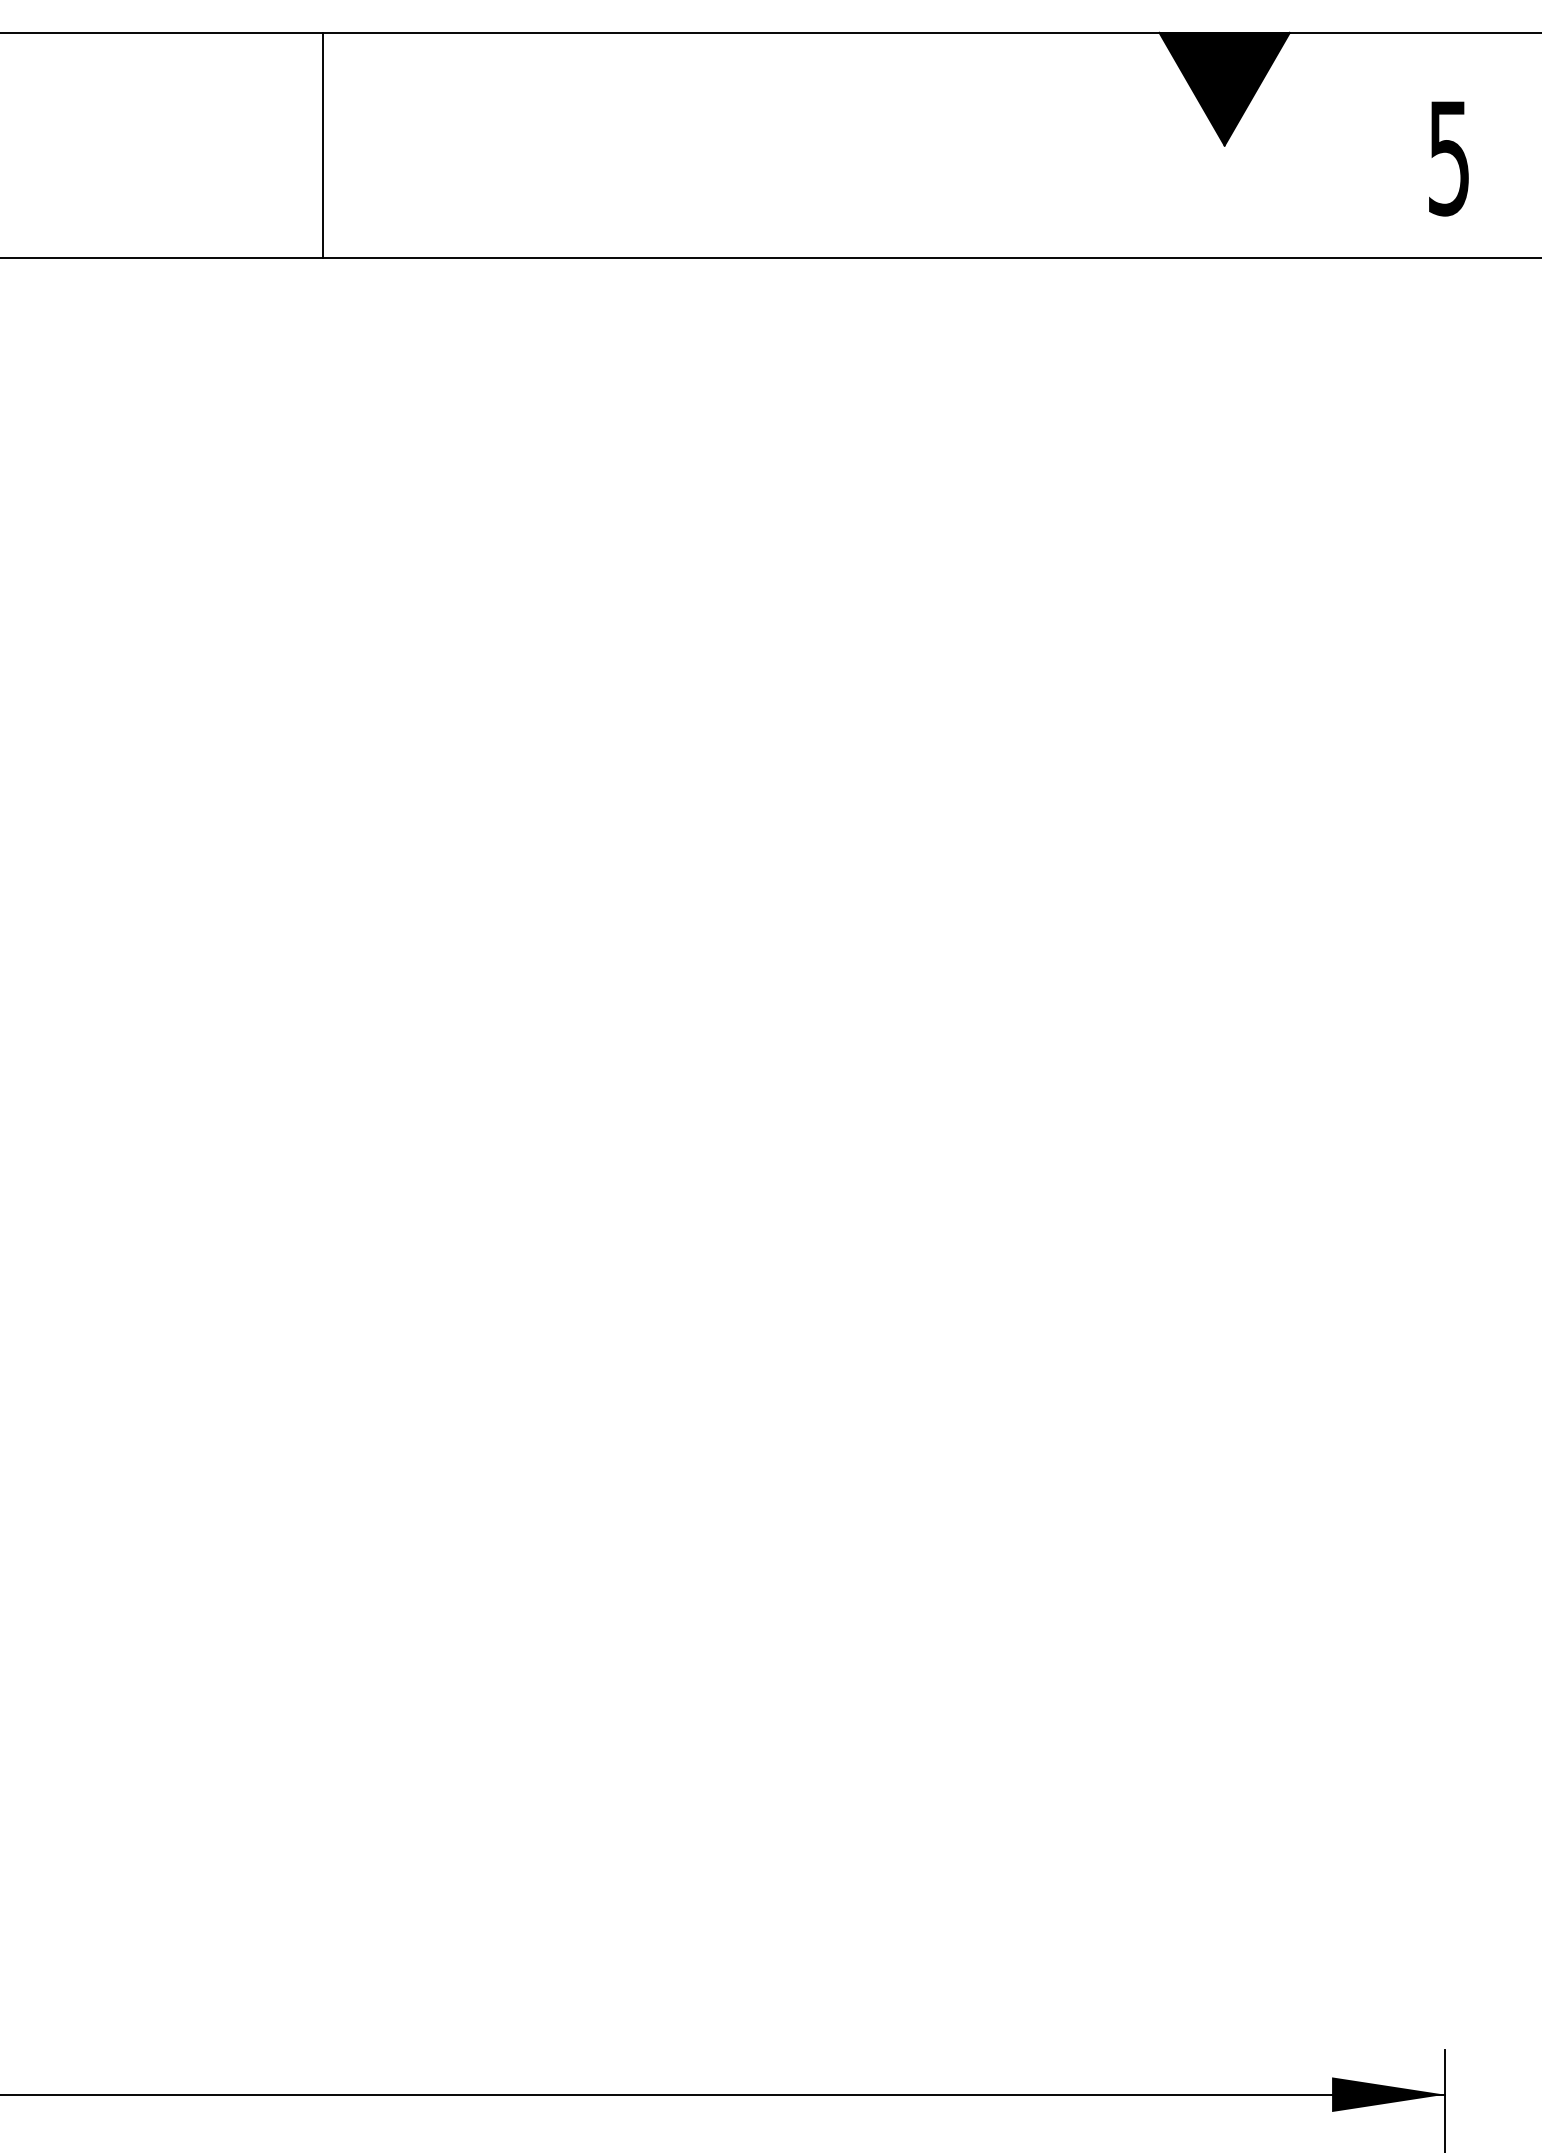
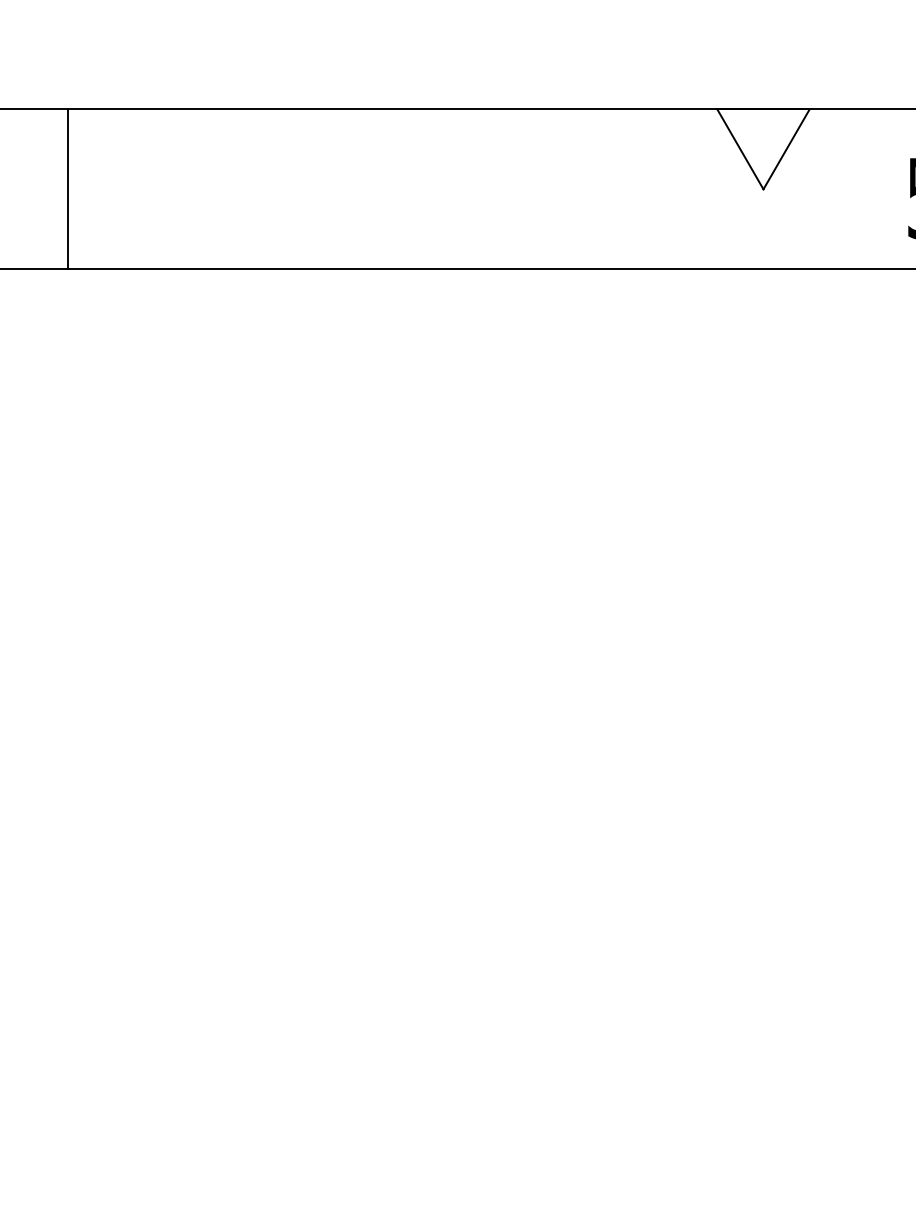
fill: (1224, 88) -> (763, 148), removed
line: (322, 145) -> (67, 189), moved

